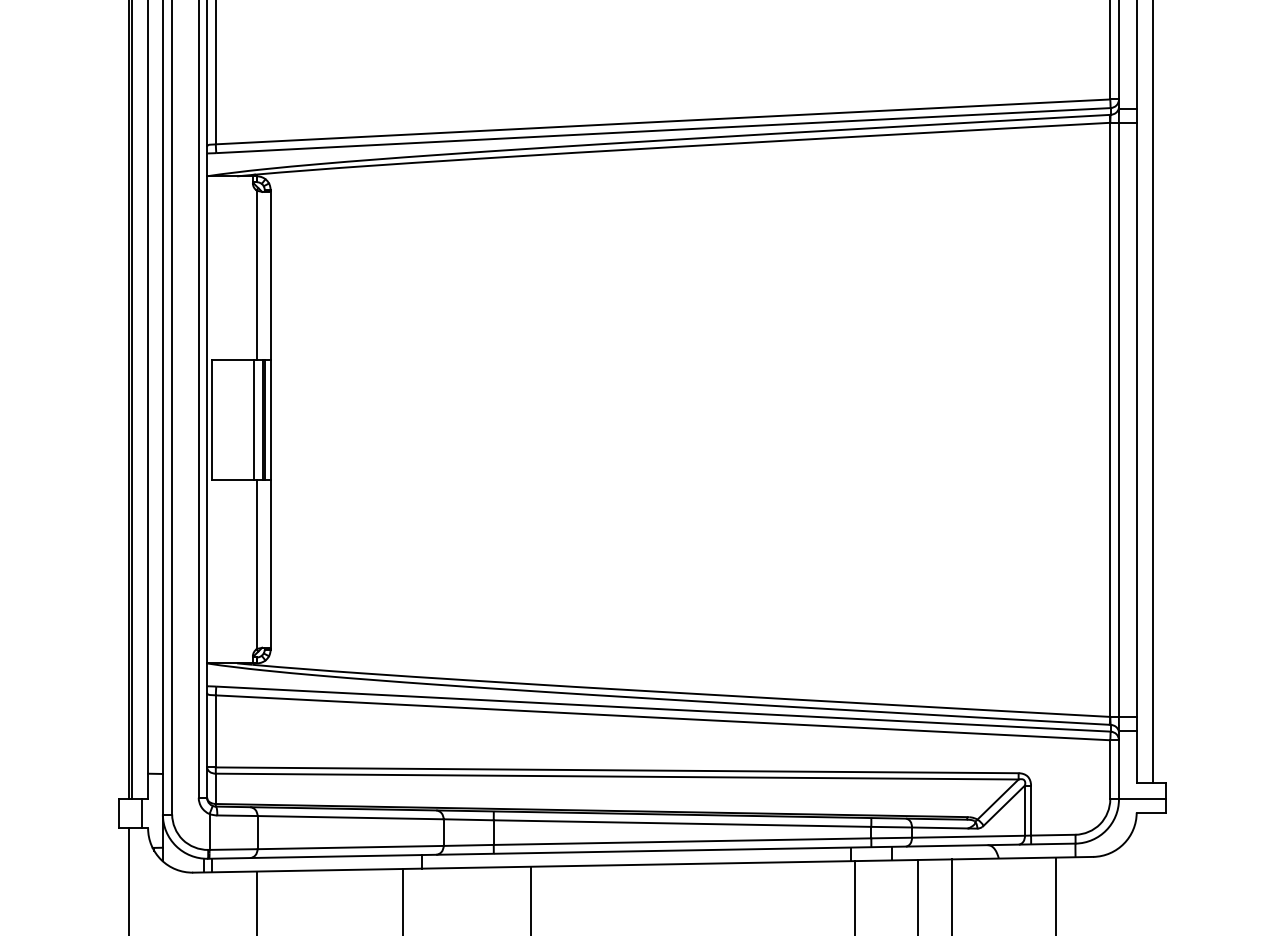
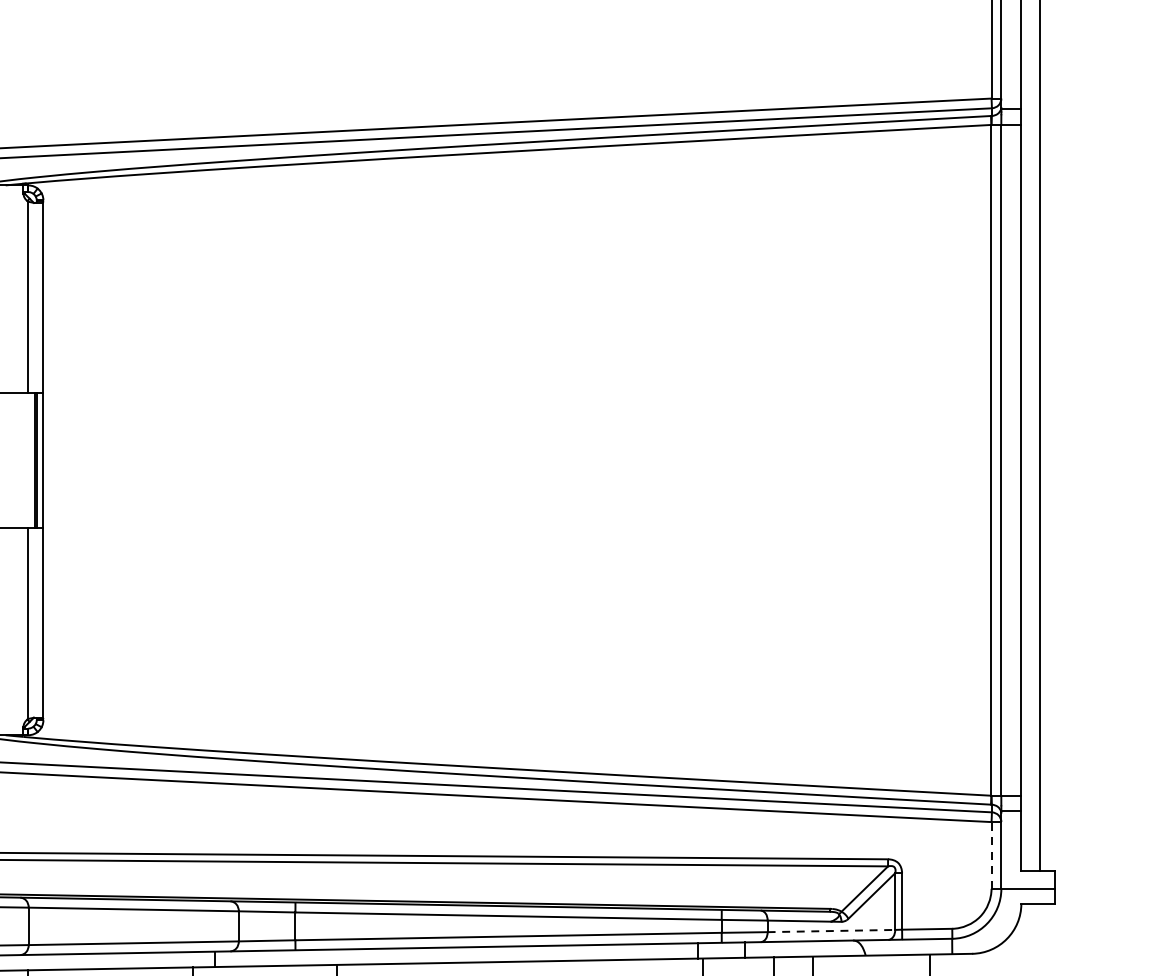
line: (254, 419) -> (25, 459), removed
line: (1110, 769) -> (991, 855), solid -> dashed
line: (968, 836) -> (831, 930), solid -> dashed

